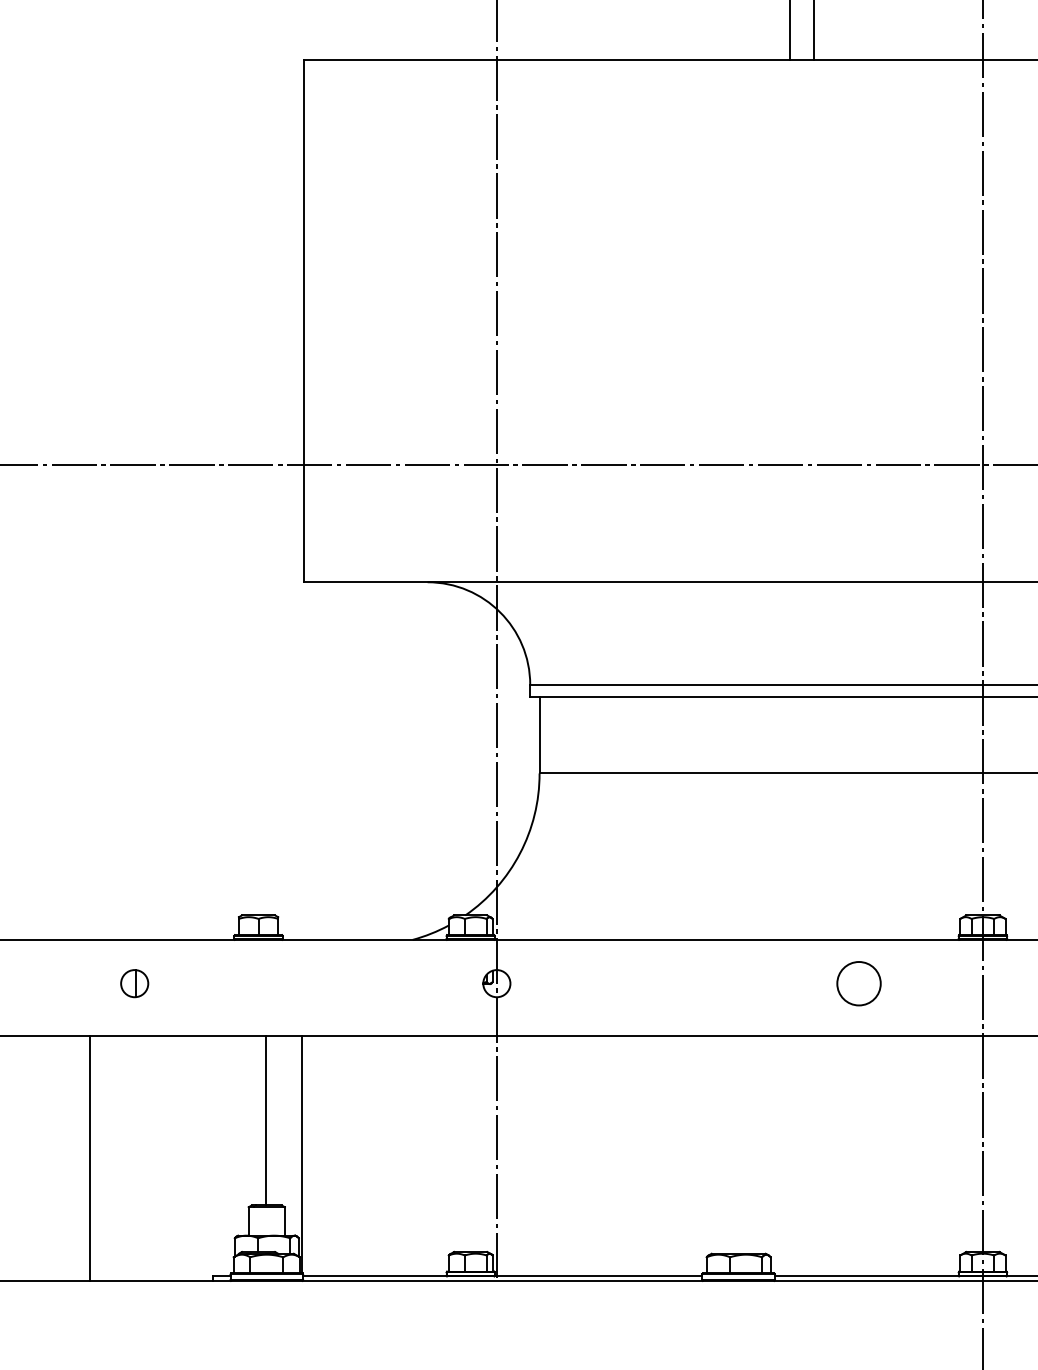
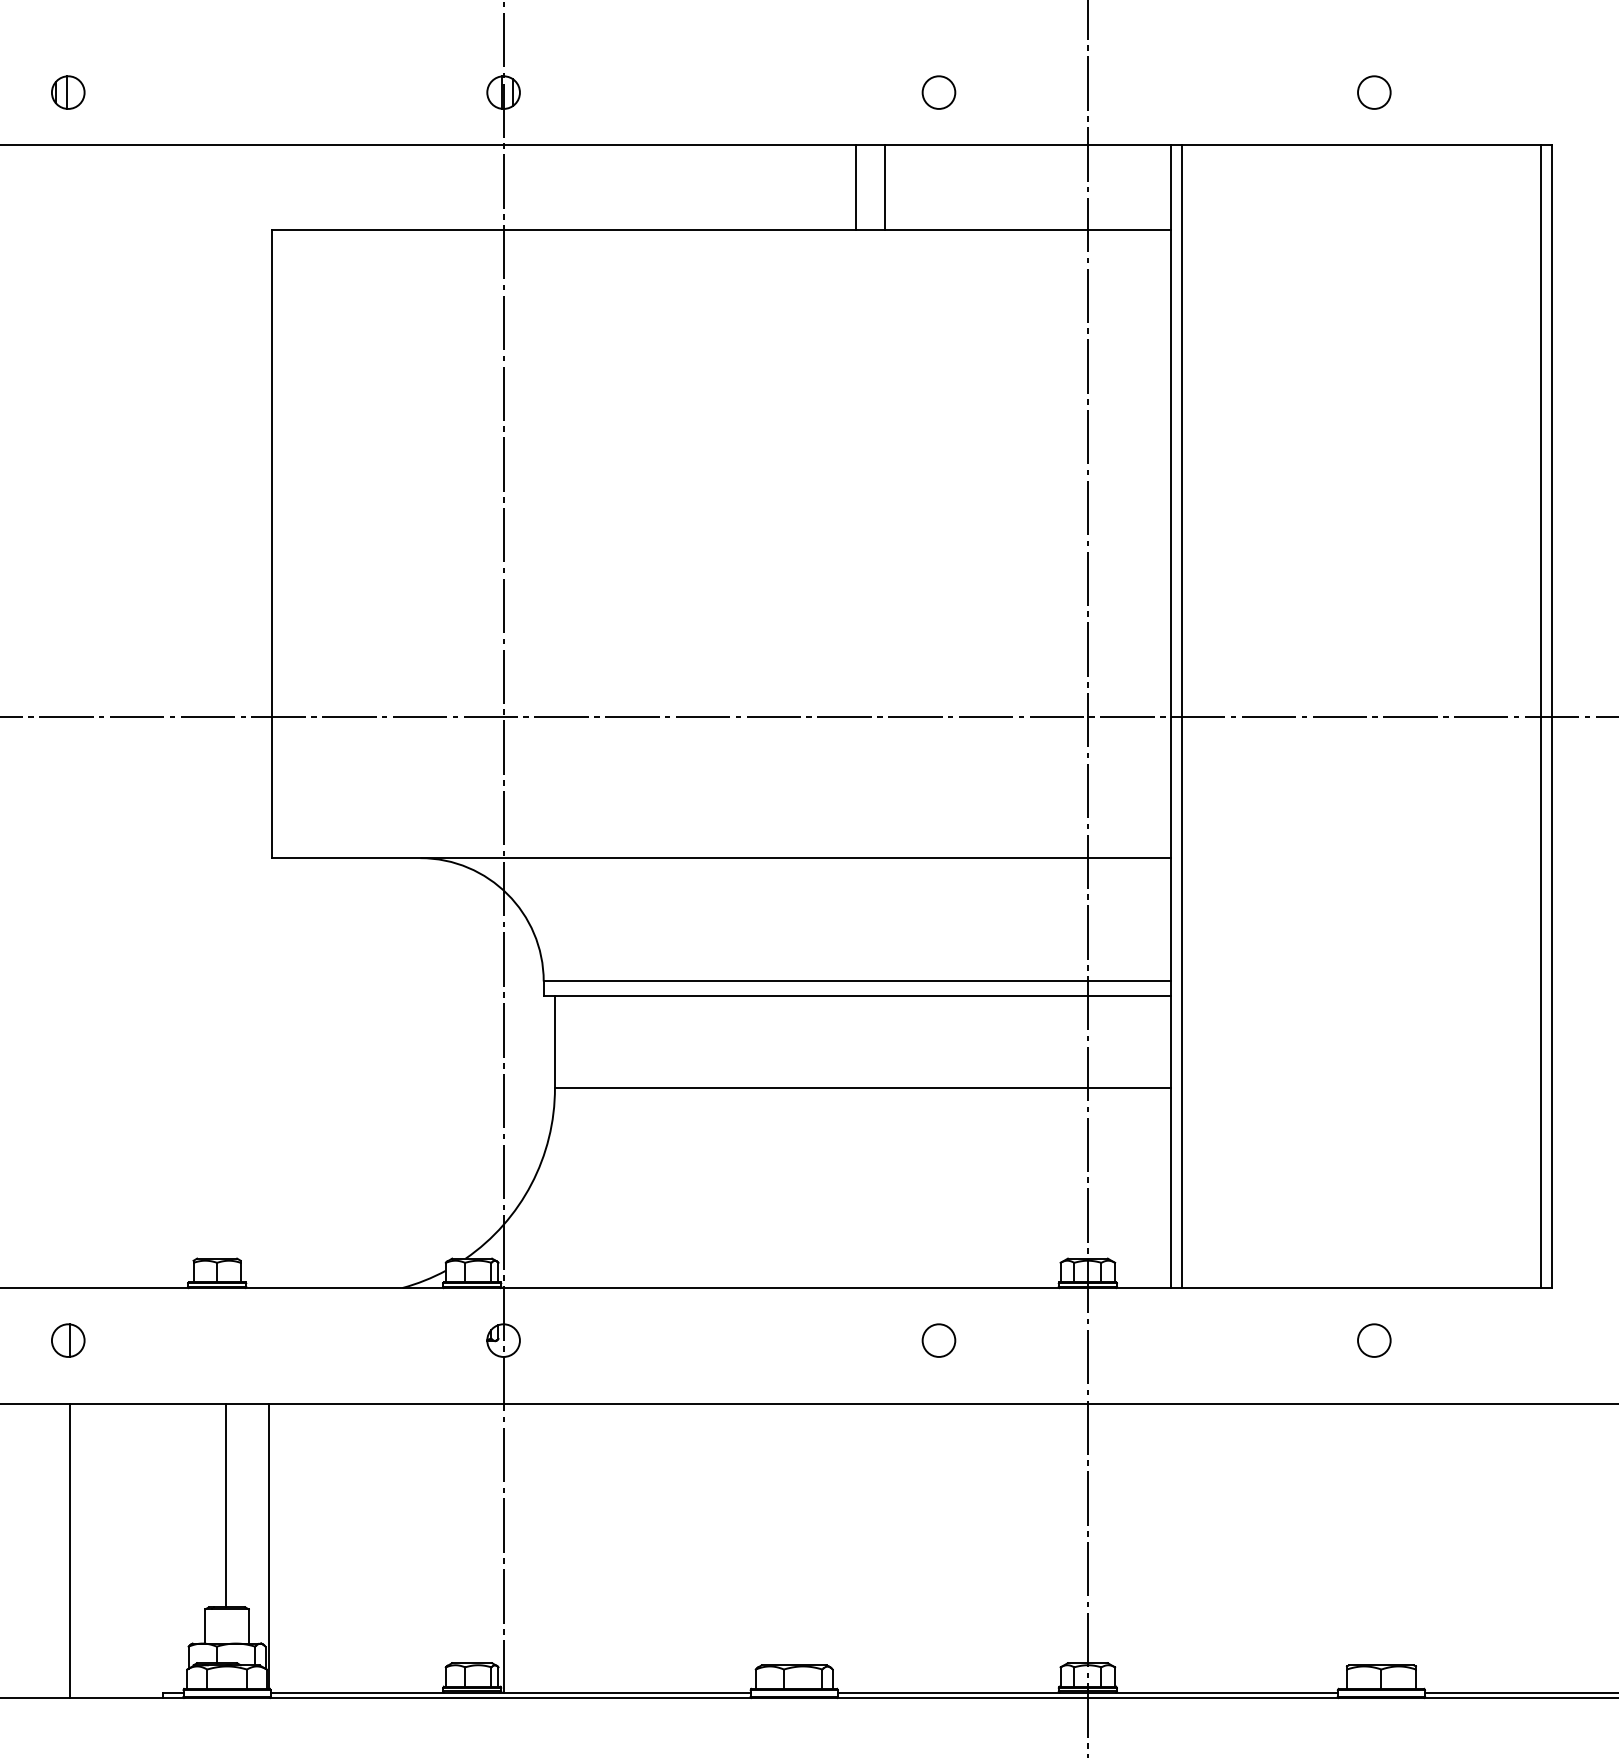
circle: (858, 983) -> (938, 1340), size x0.62
line: (89, 1158) -> (70, 1550), moved

